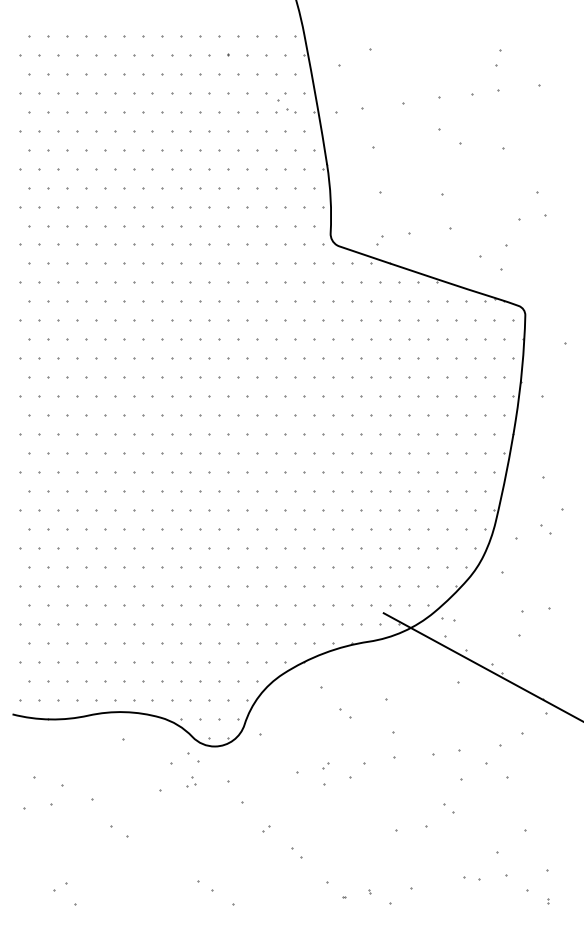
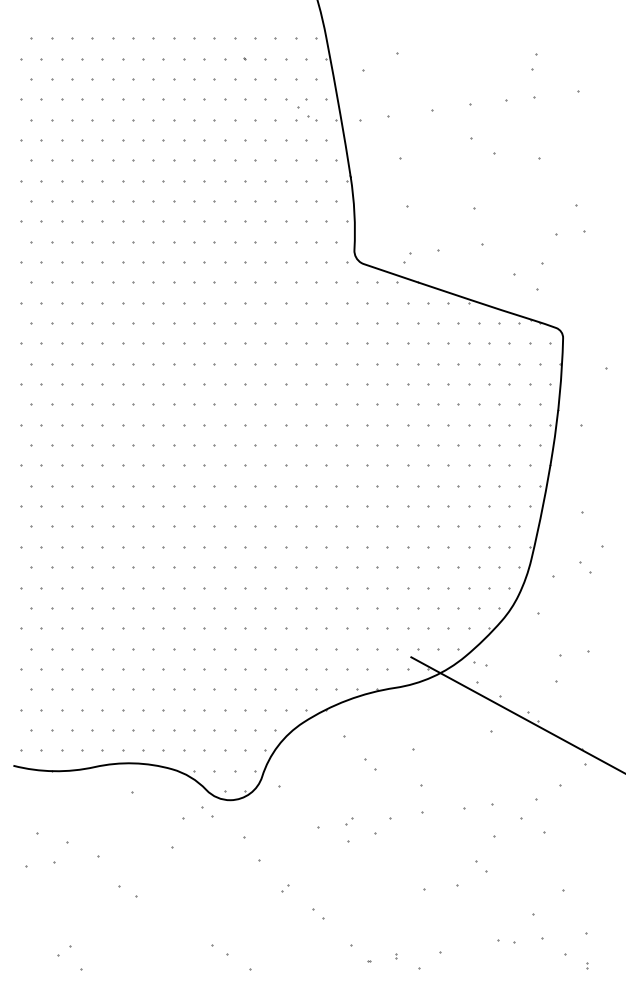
part: (191, 781) -> (205, 837), removed

